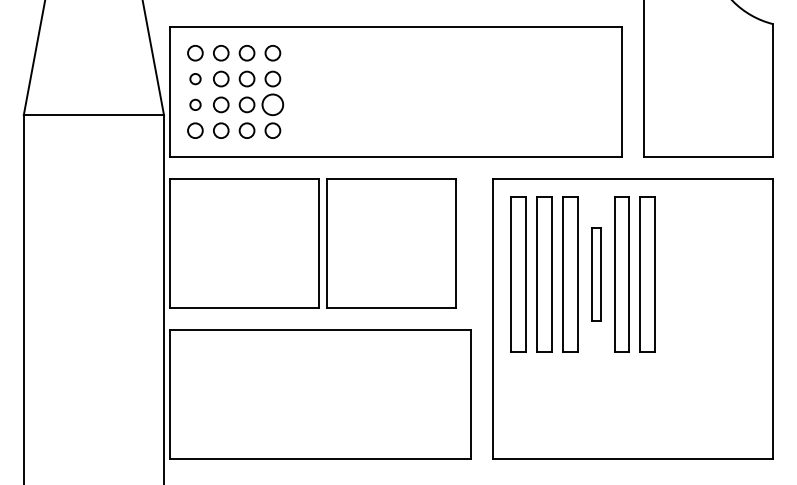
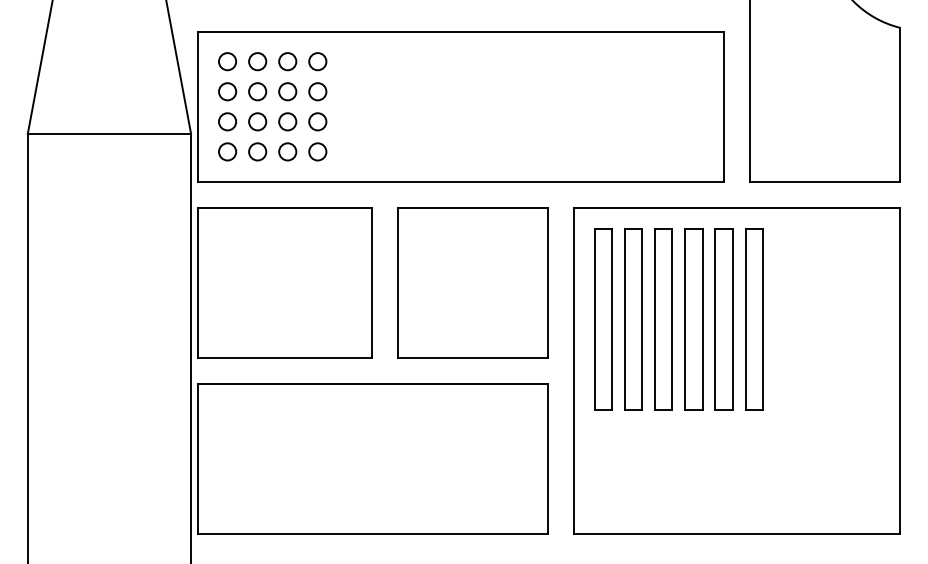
circle: (195, 78) -> (227, 91), size x1.43
circle: (195, 104) -> (227, 121), size x1.43
circle: (272, 104) -> (317, 121), size x0.71
part: (391, 242) -> (472, 282), moved
part: (595, 274) -> (693, 319), size x1.67

